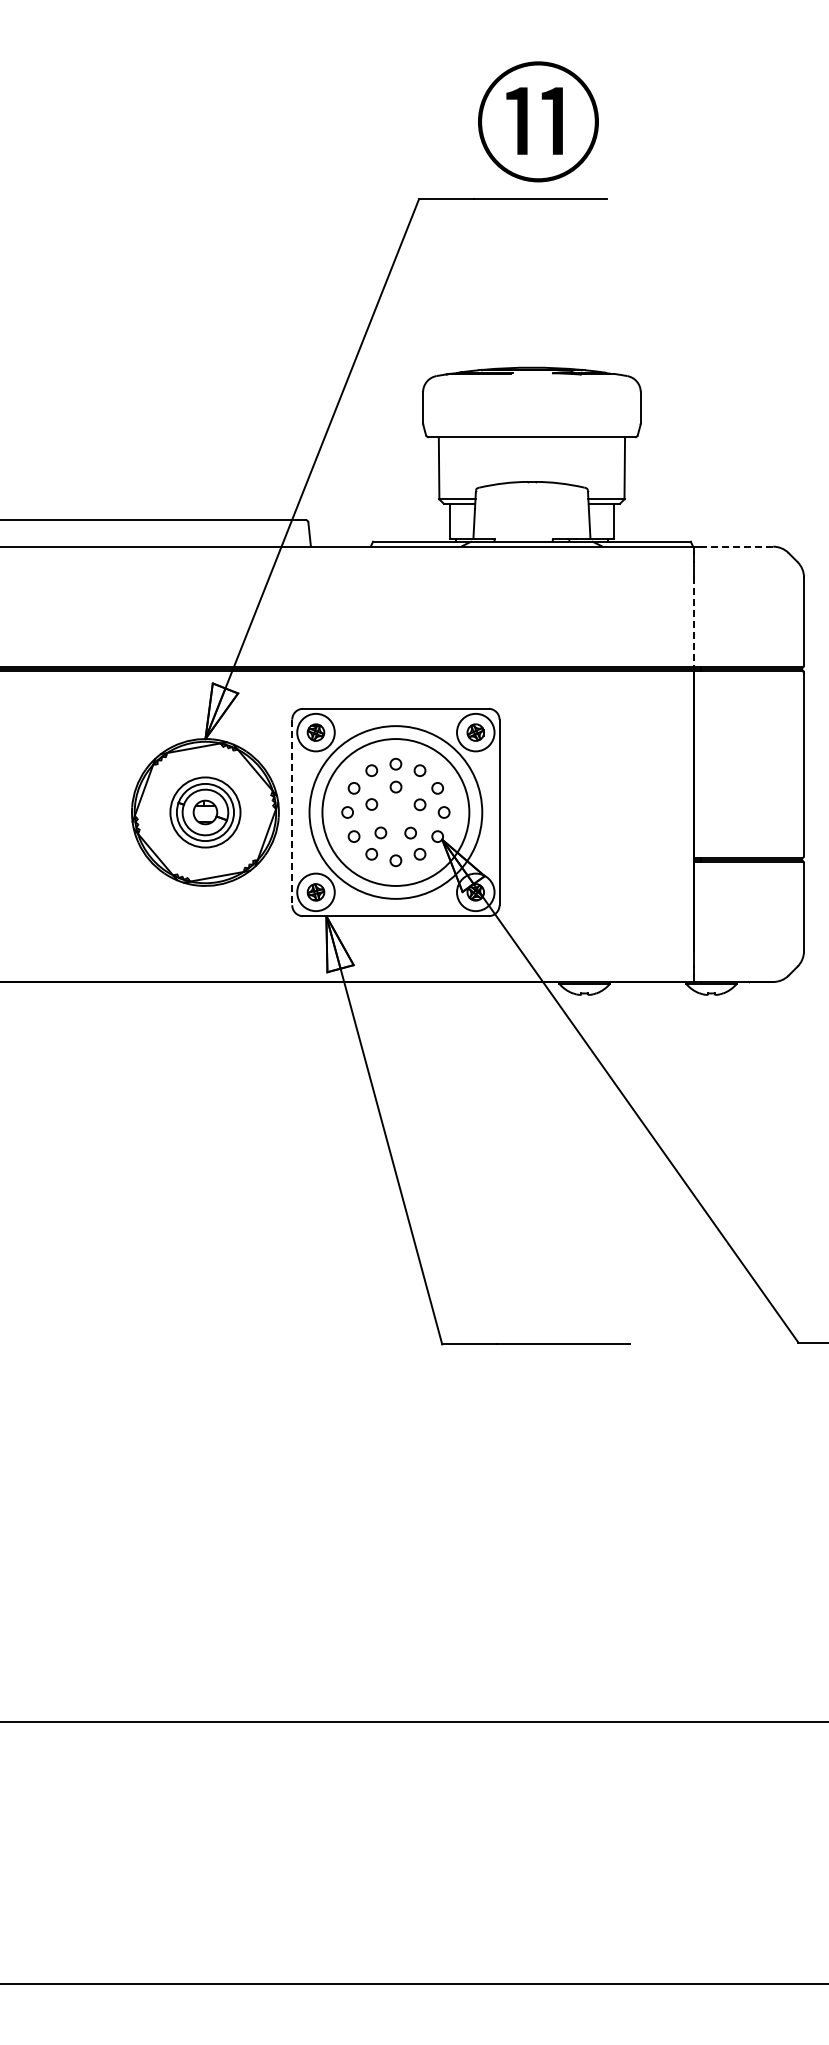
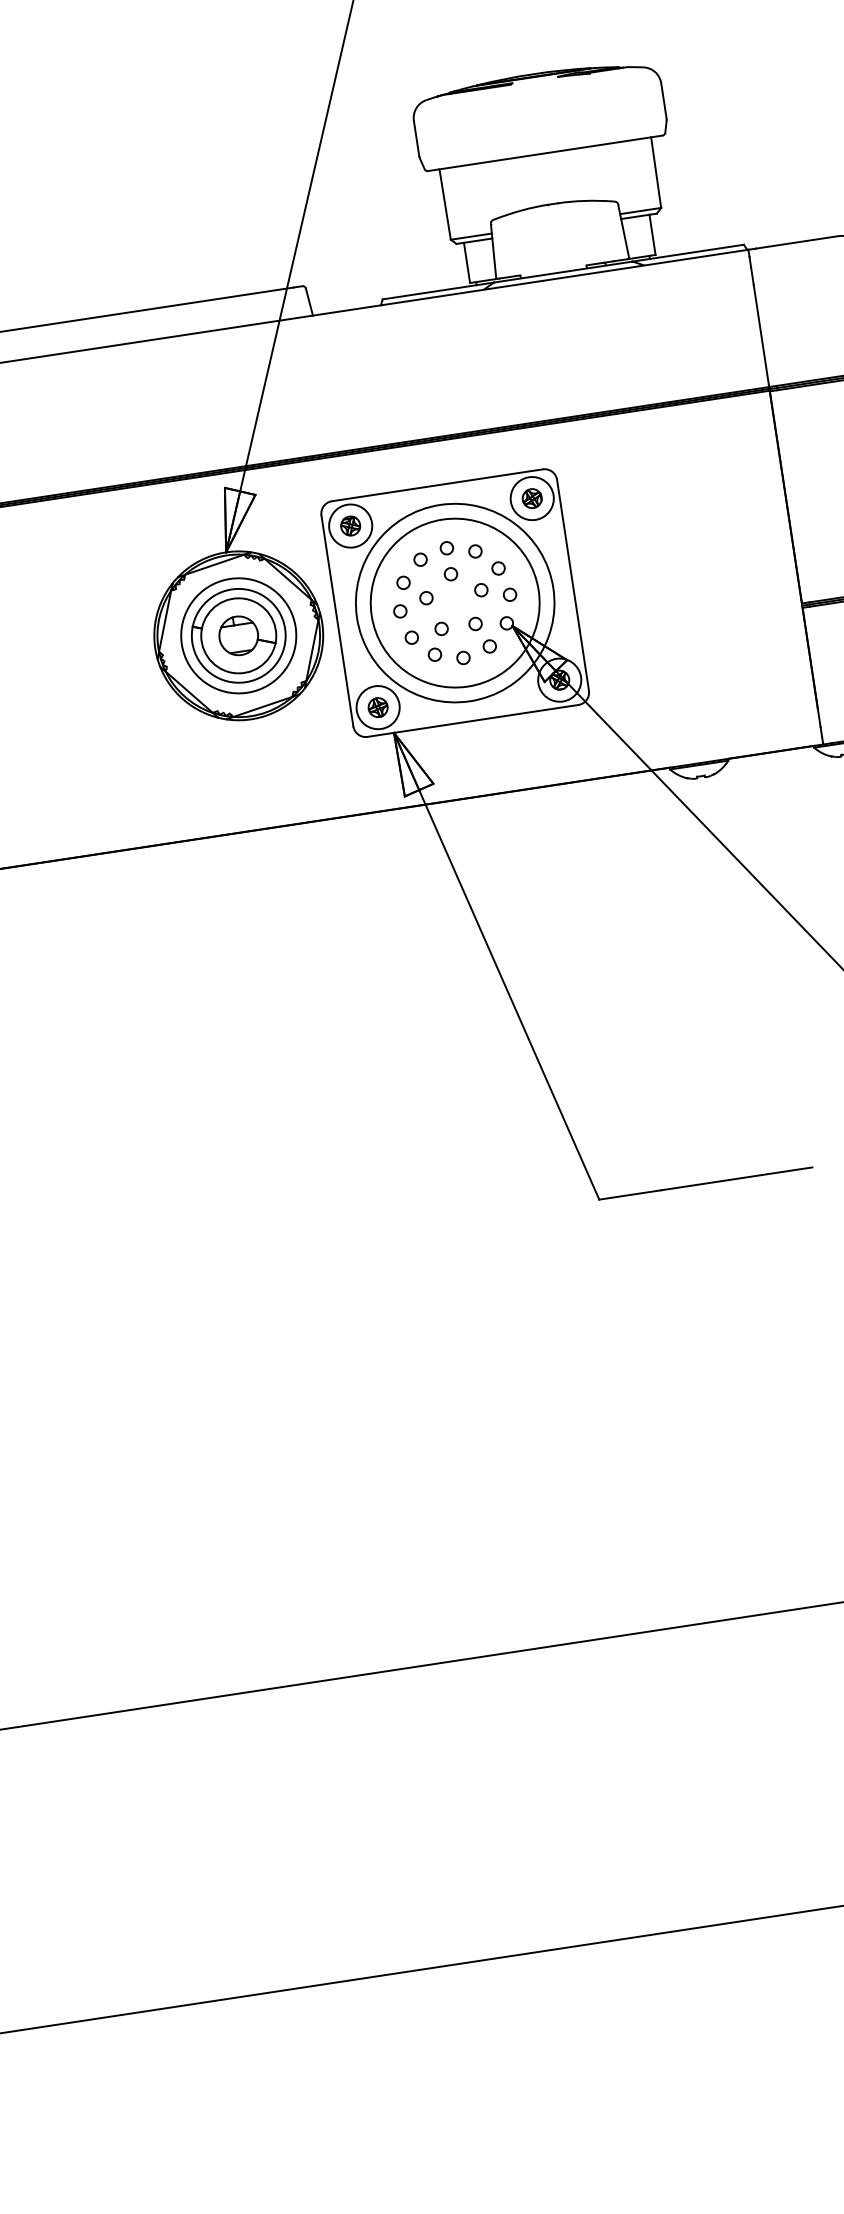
line: (736, 546) -> (796, 242), dashed -> solid
line: (694, 622) -> (761, 335), dashed -> solid
part: (205, 812) -> (238, 635), size x1.43
line: (292, 812) -> (337, 620), dashed -> solid

